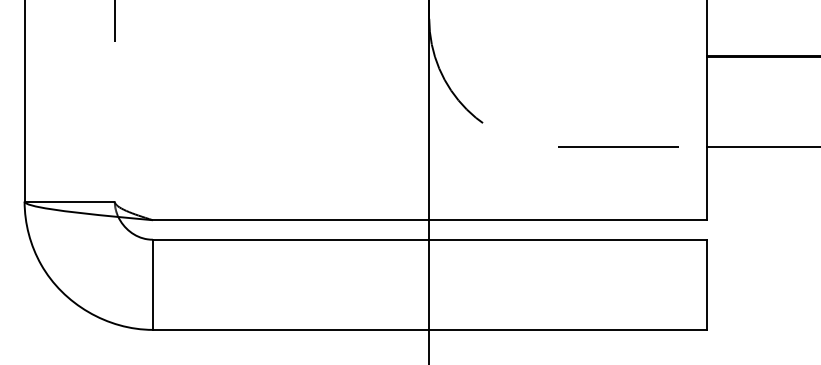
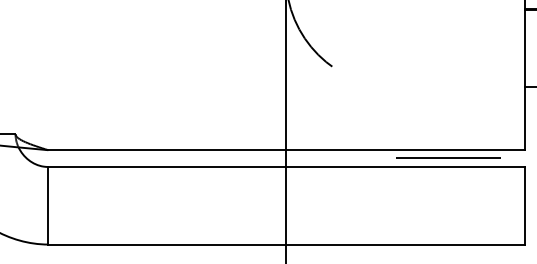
line: (618, 146) -> (448, 157), moved

